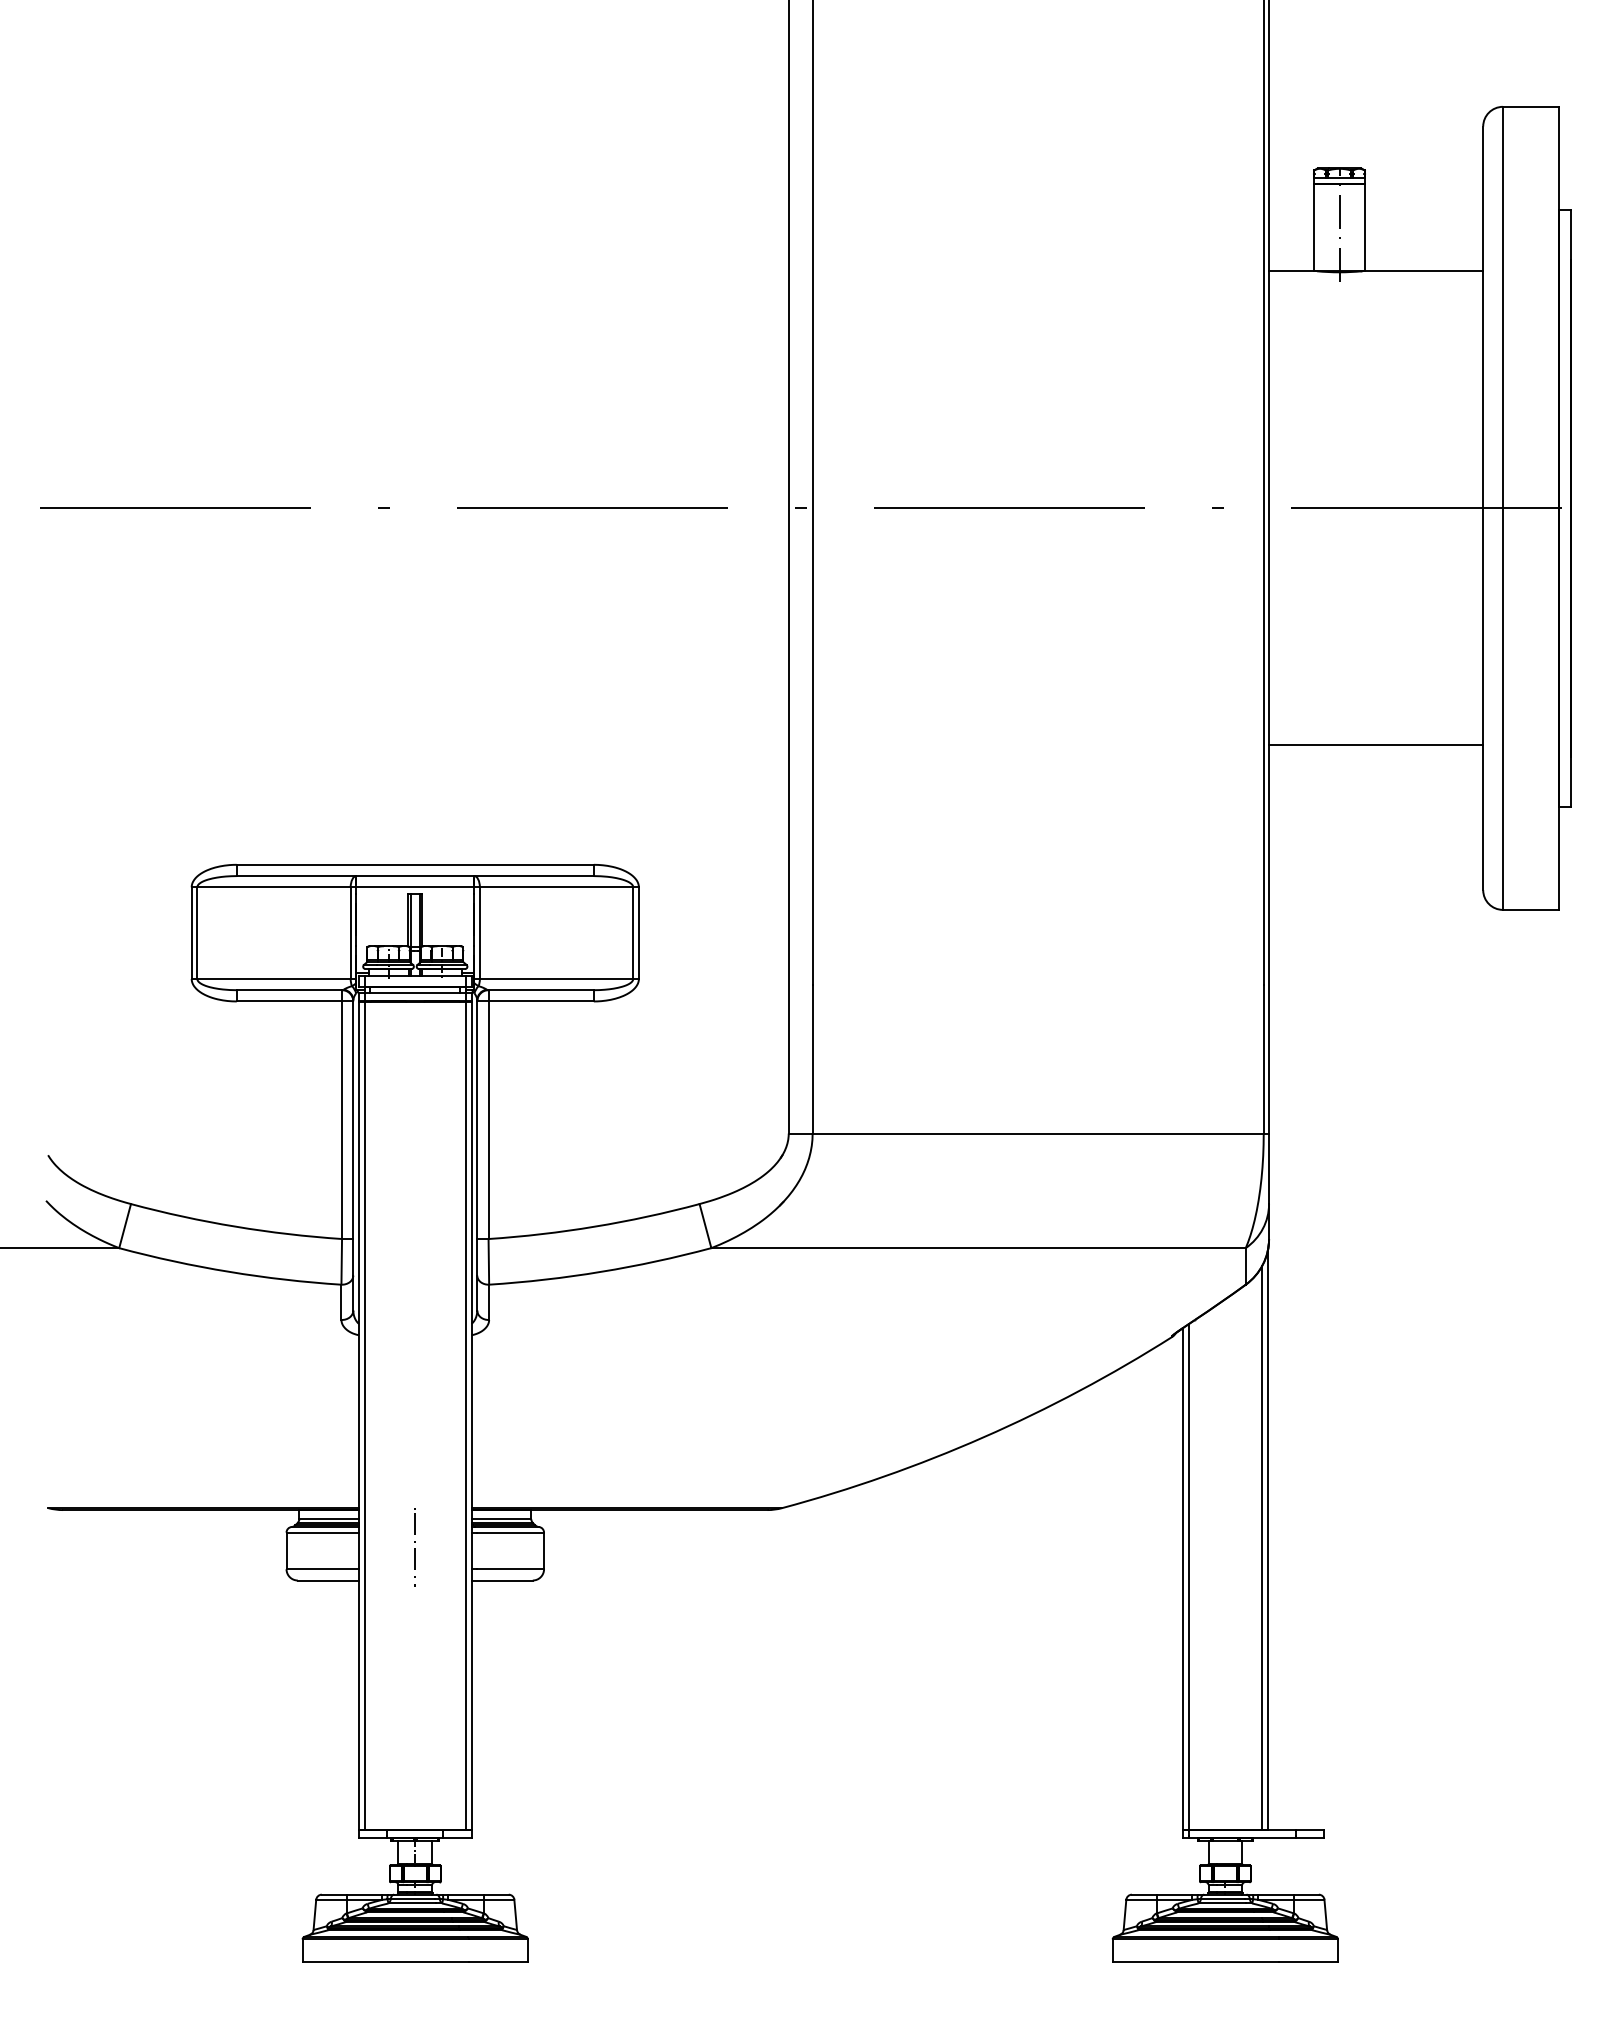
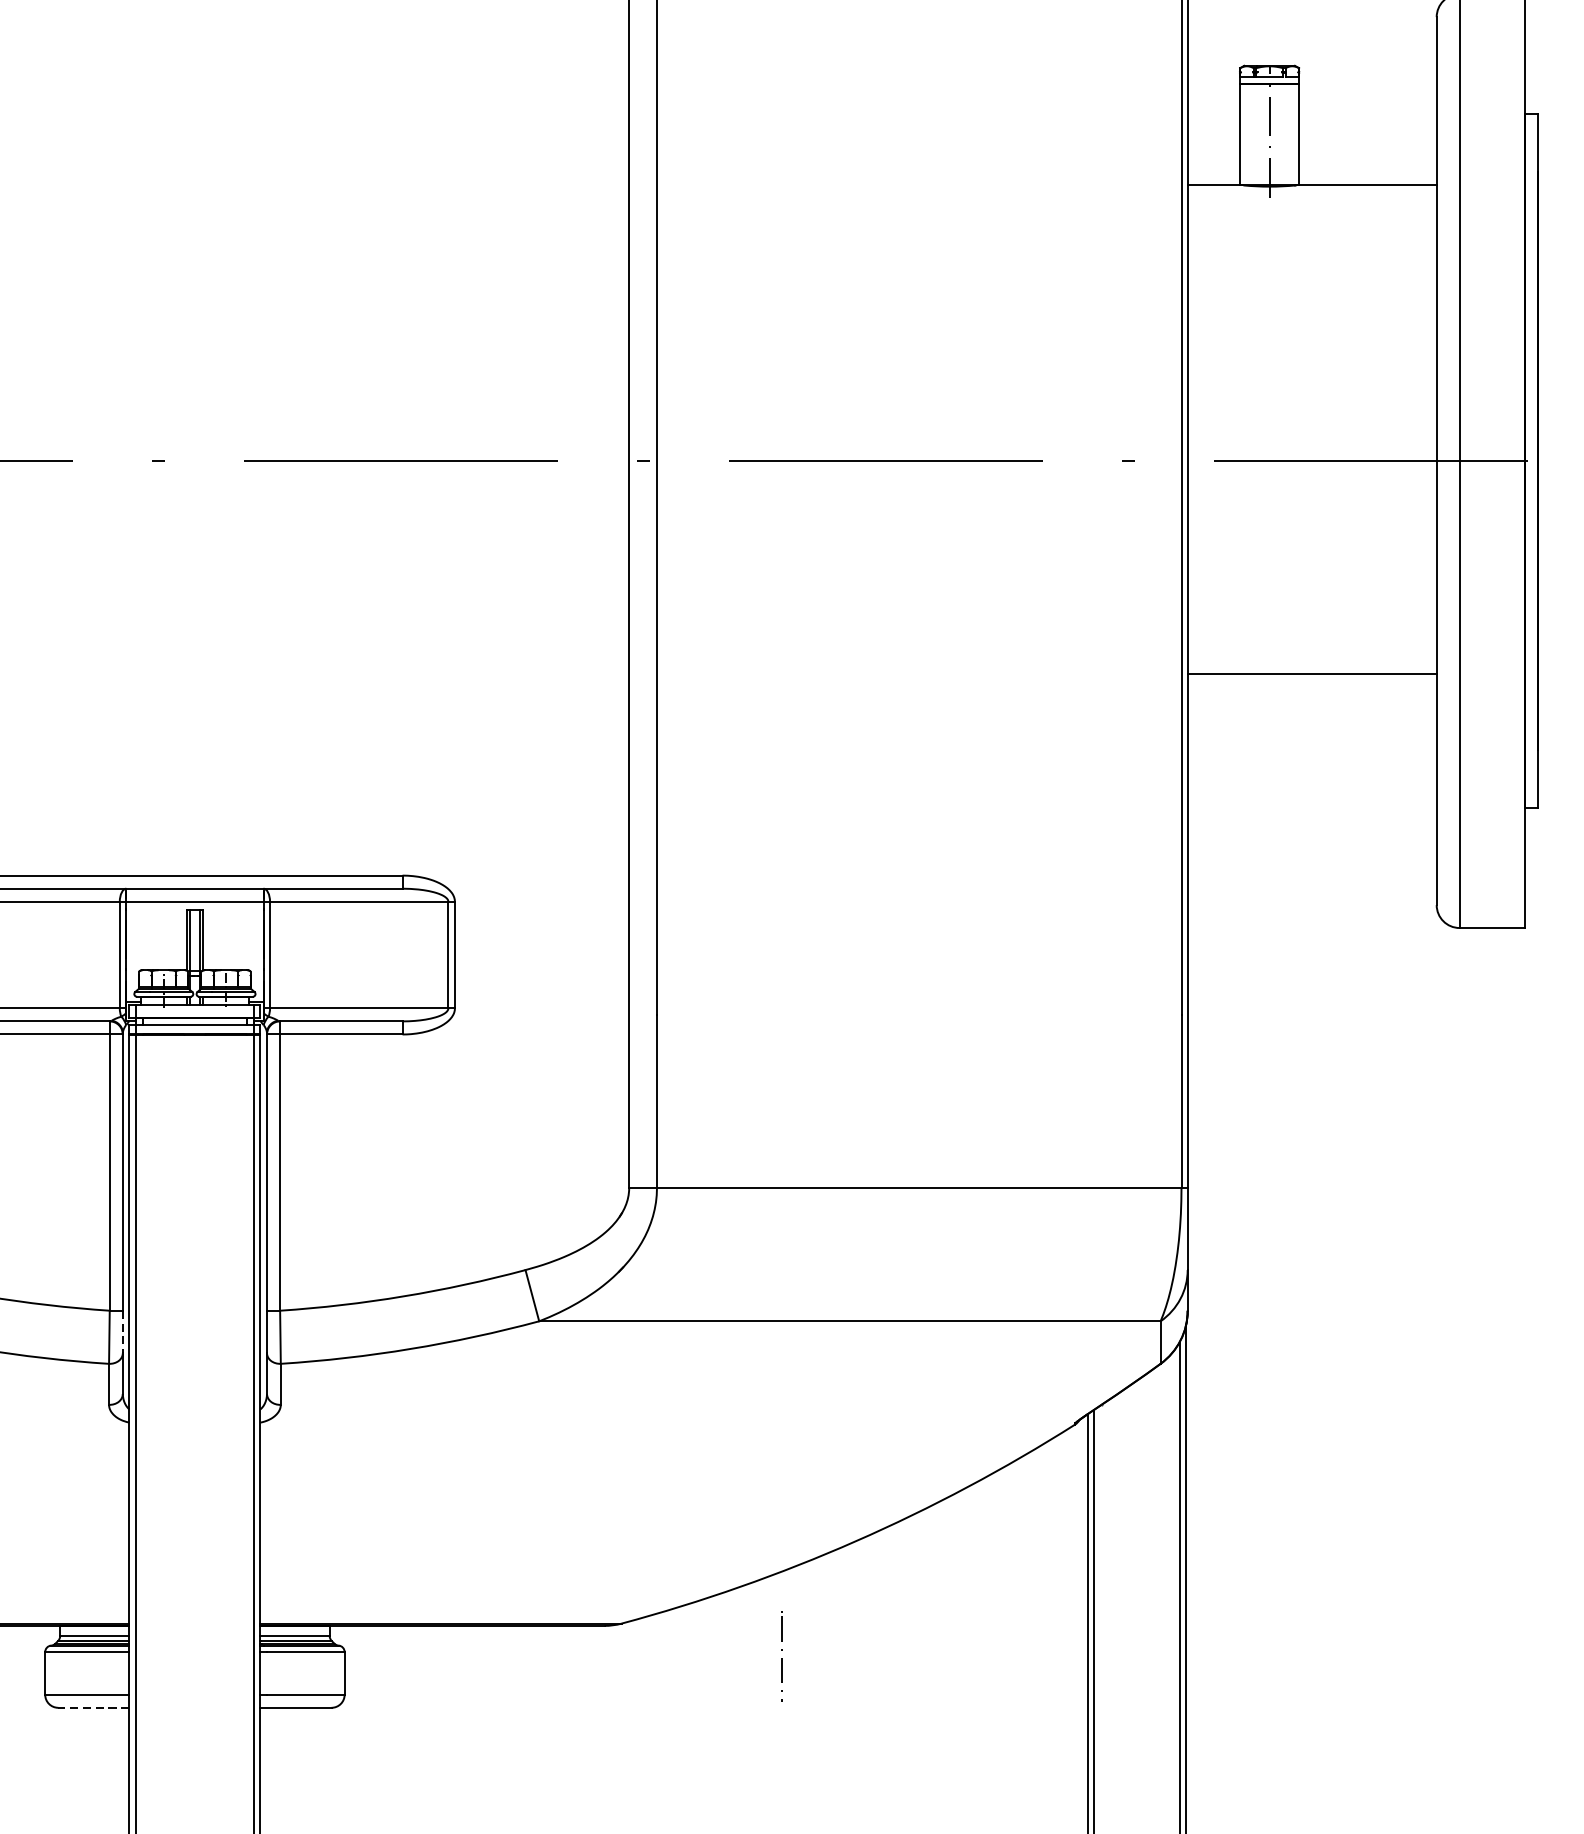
line: (1376, 745) -> (1312, 674), moved
line: (353, 1257) -> (123, 1332), solid -> dashed
line: (414, 1548) -> (781, 1657), moved
line: (328, 1580) -> (94, 1707), solid -> dashed

